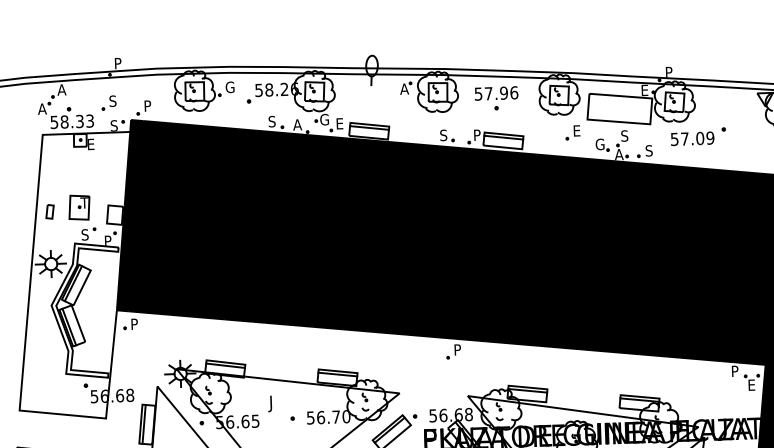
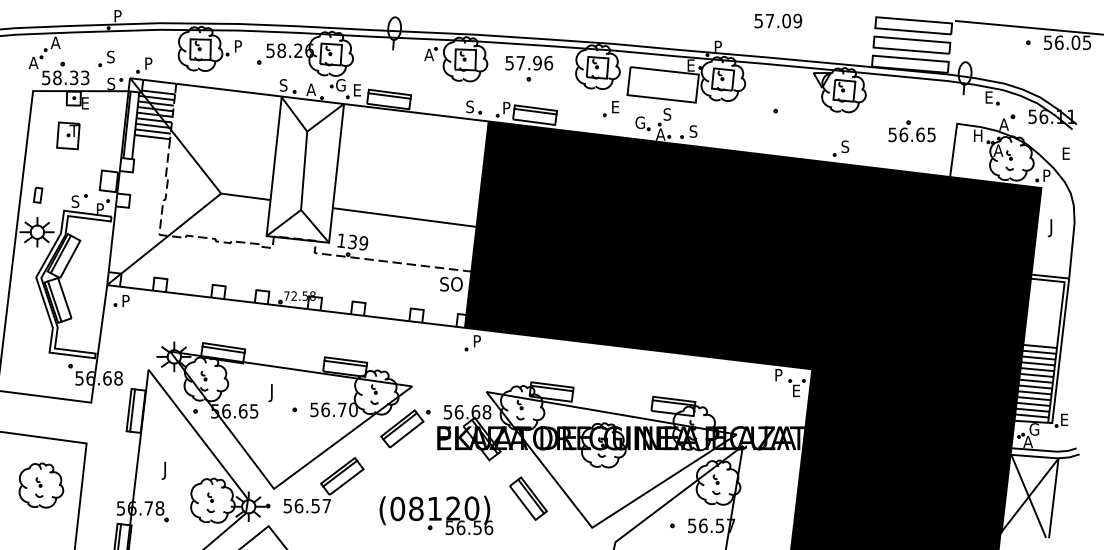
text: (229, 87) -> (238, 46), G -> P
text: (692, 138) -> (778, 20), moved
part: (79, 207) -> (68, 135), moved
part: (49, 211) -> (37, 194), moved
fill: (288, 228) -> (297, 202), removed

